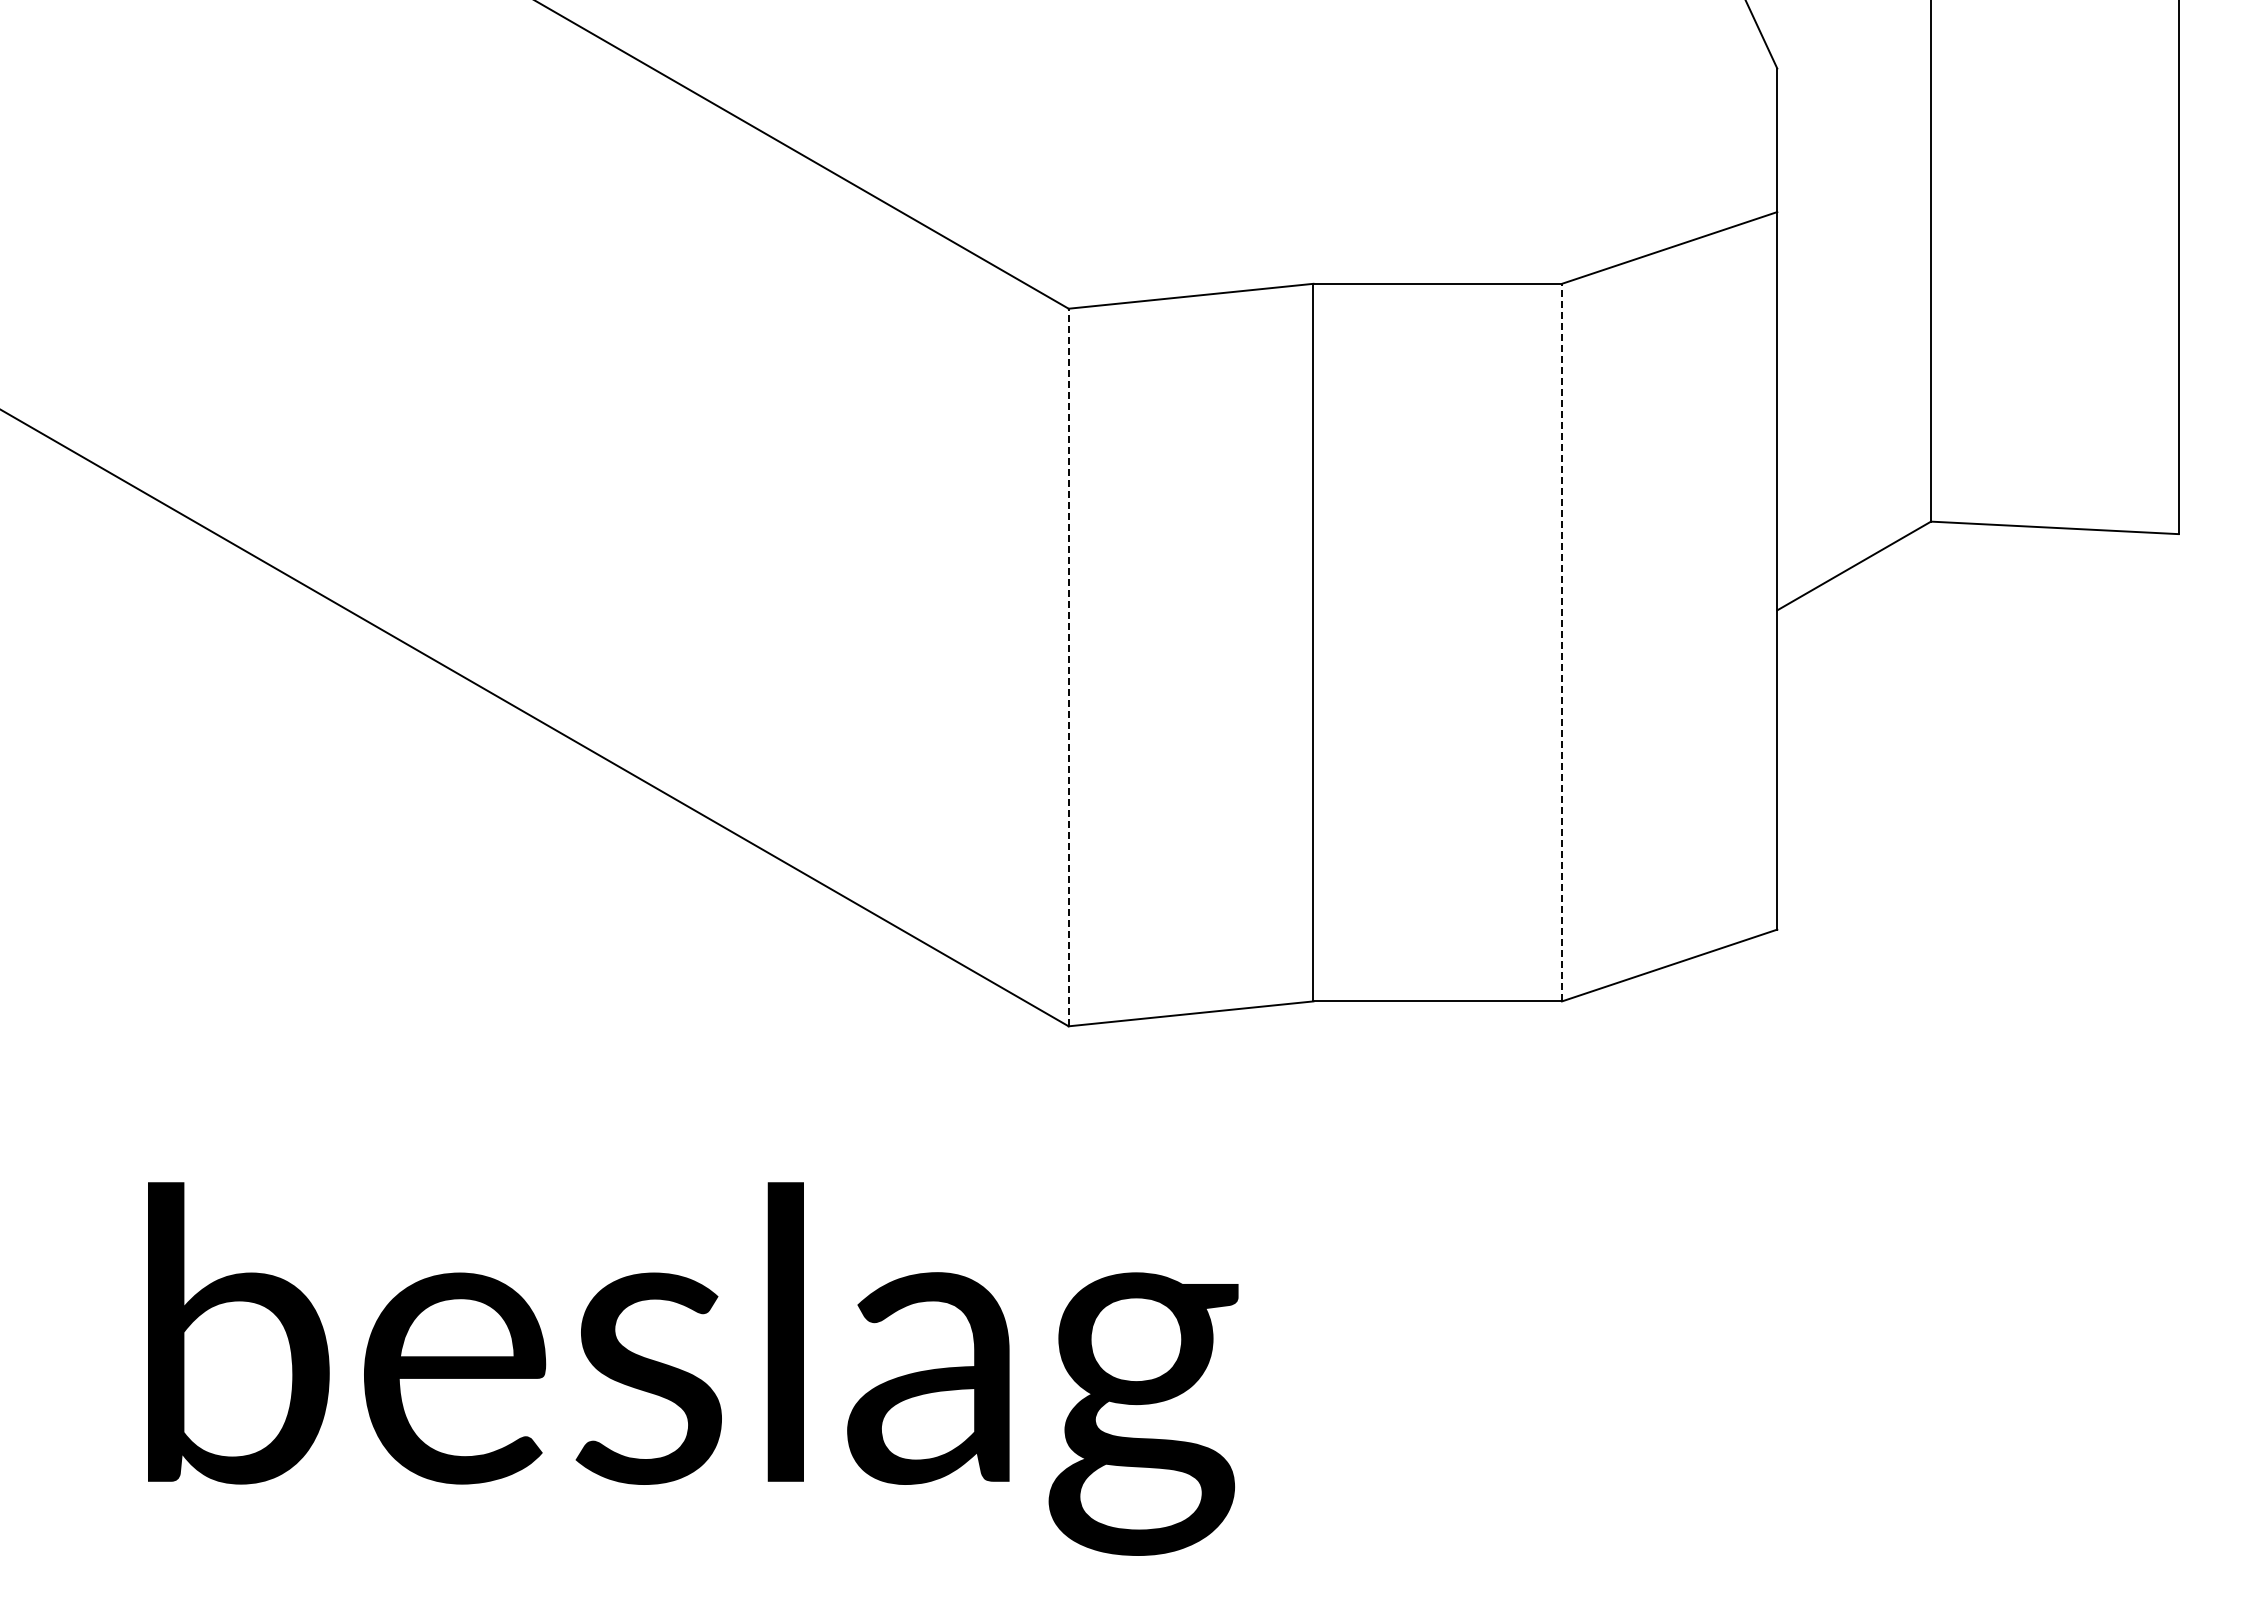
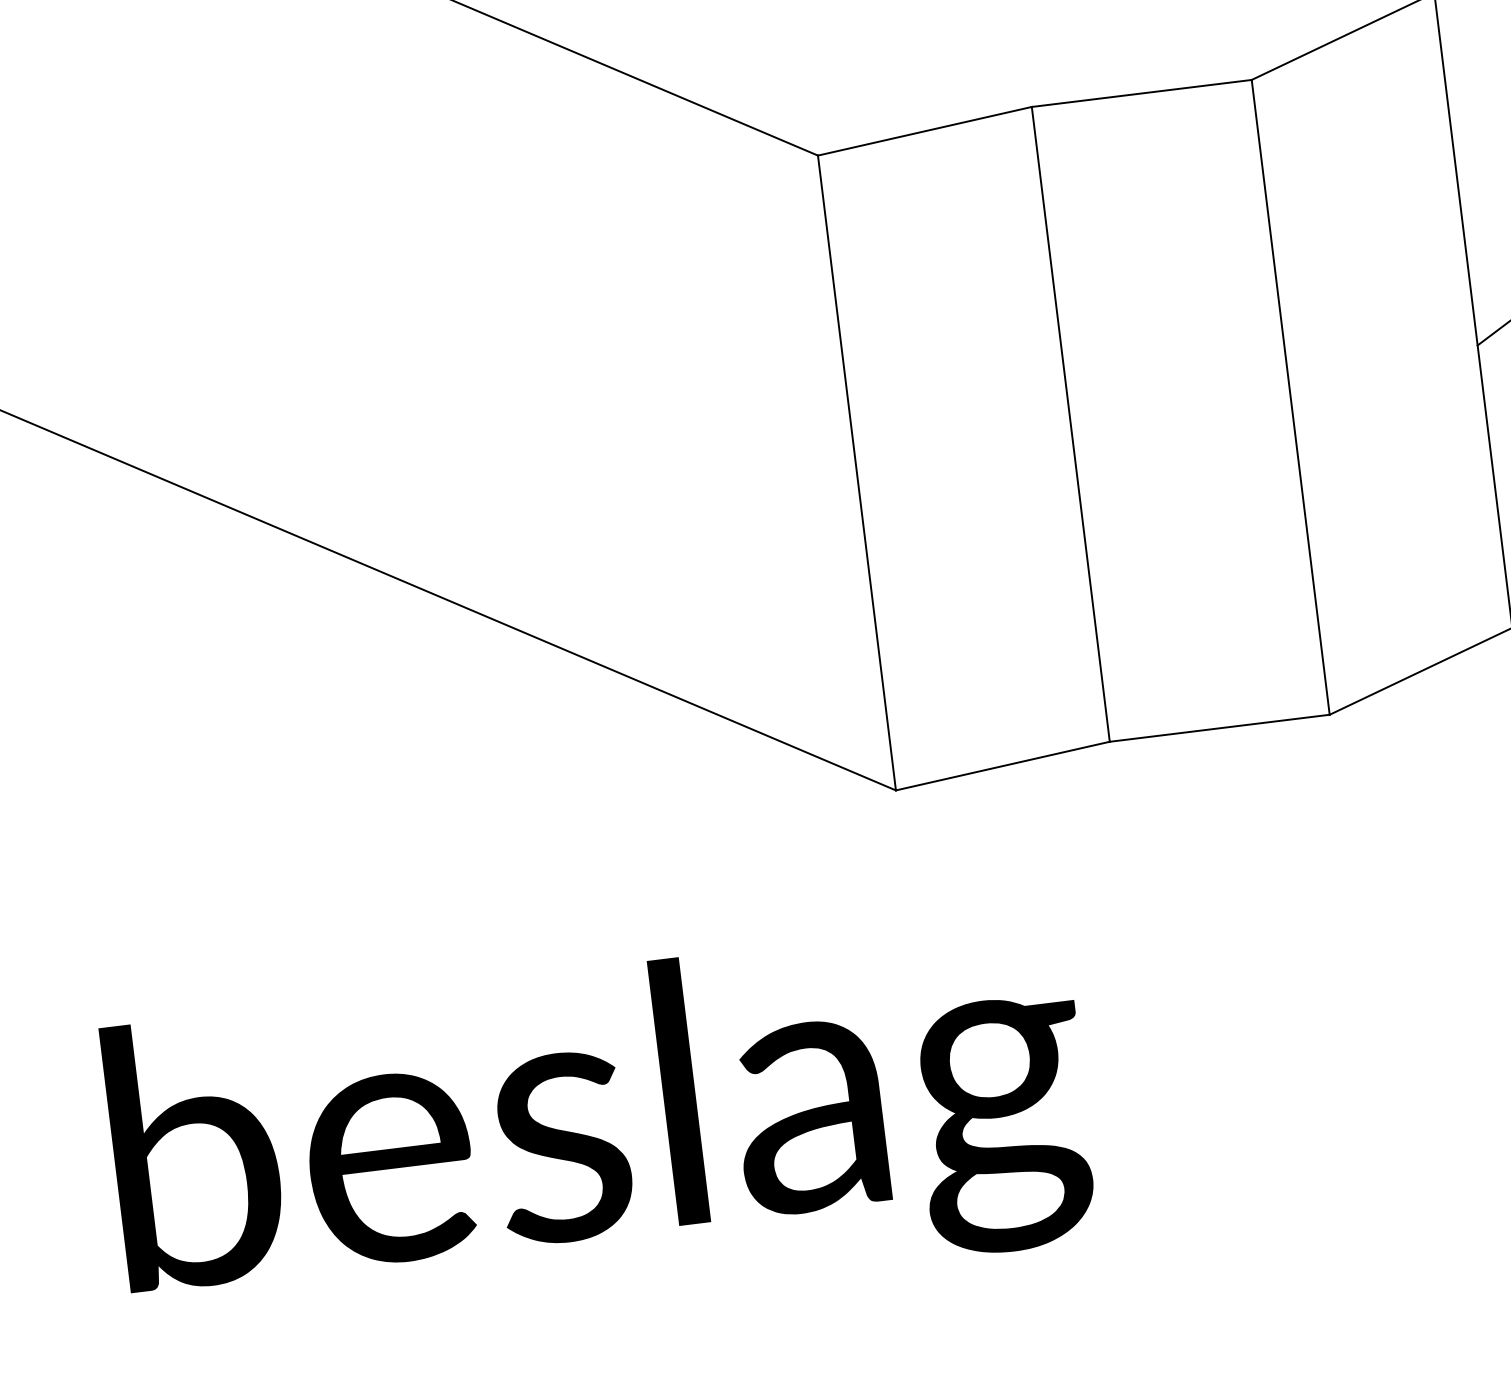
line: (1562, 642) -> (1291, 397), dashed -> solid
line: (1068, 667) -> (856, 473), dashed -> solid

